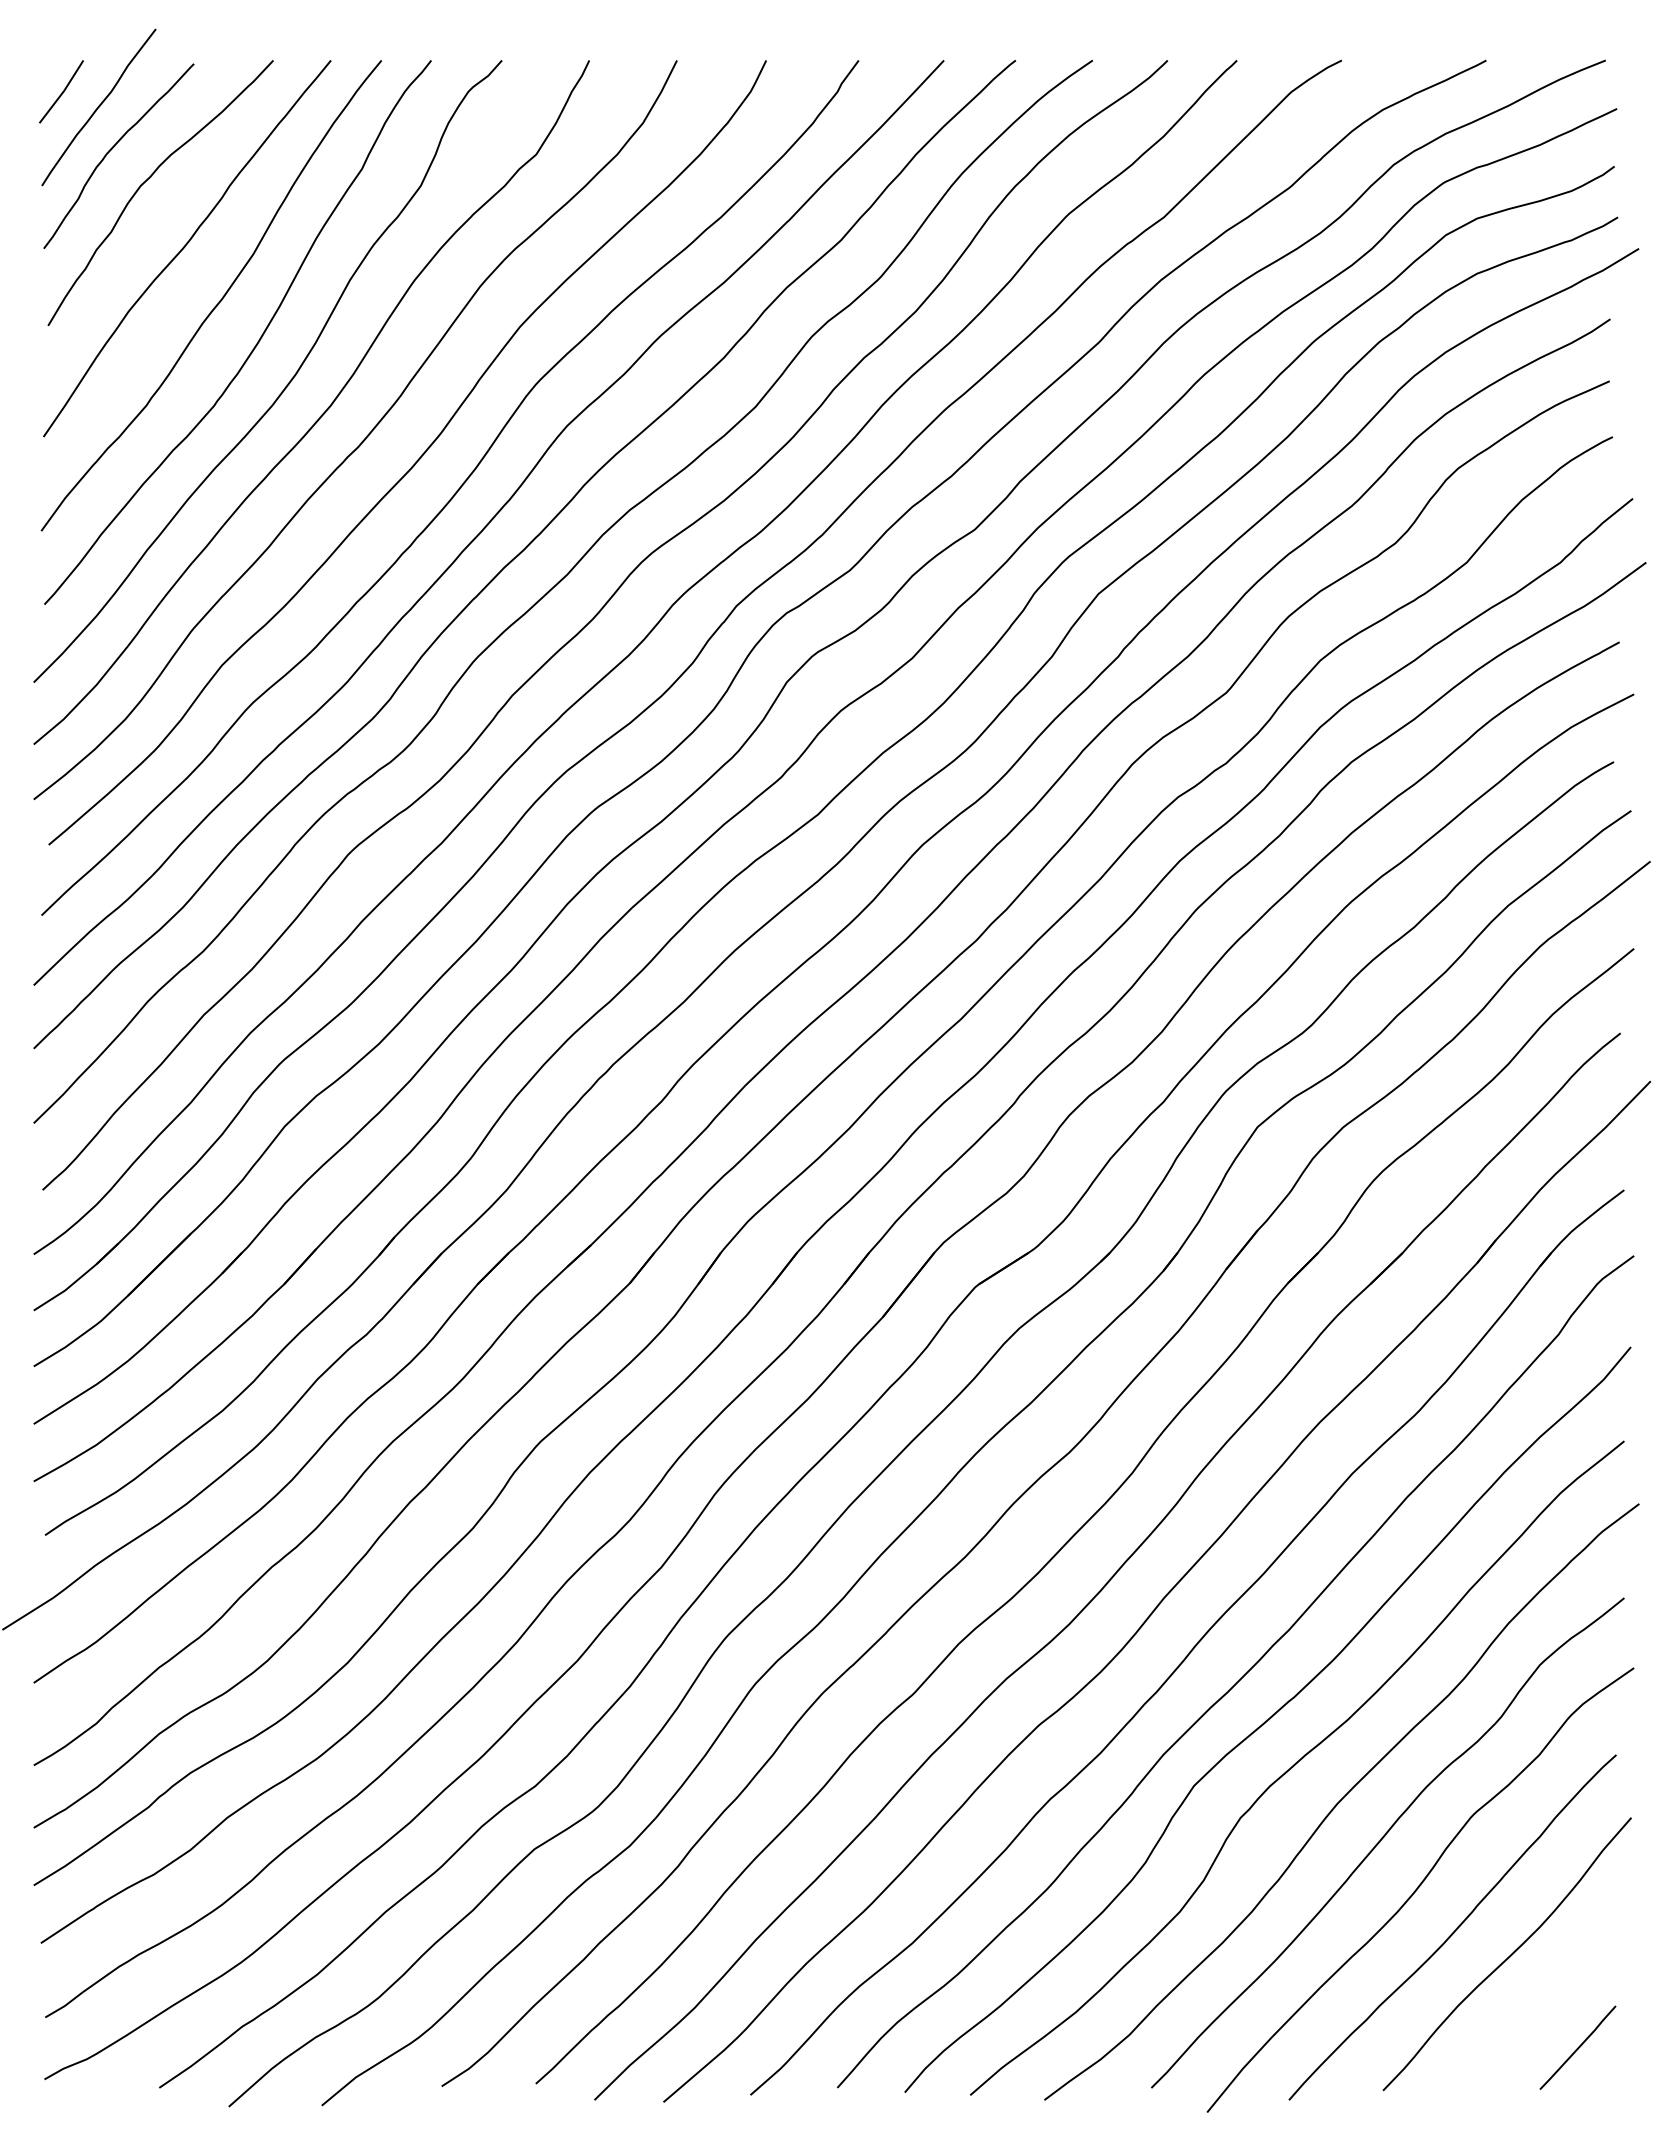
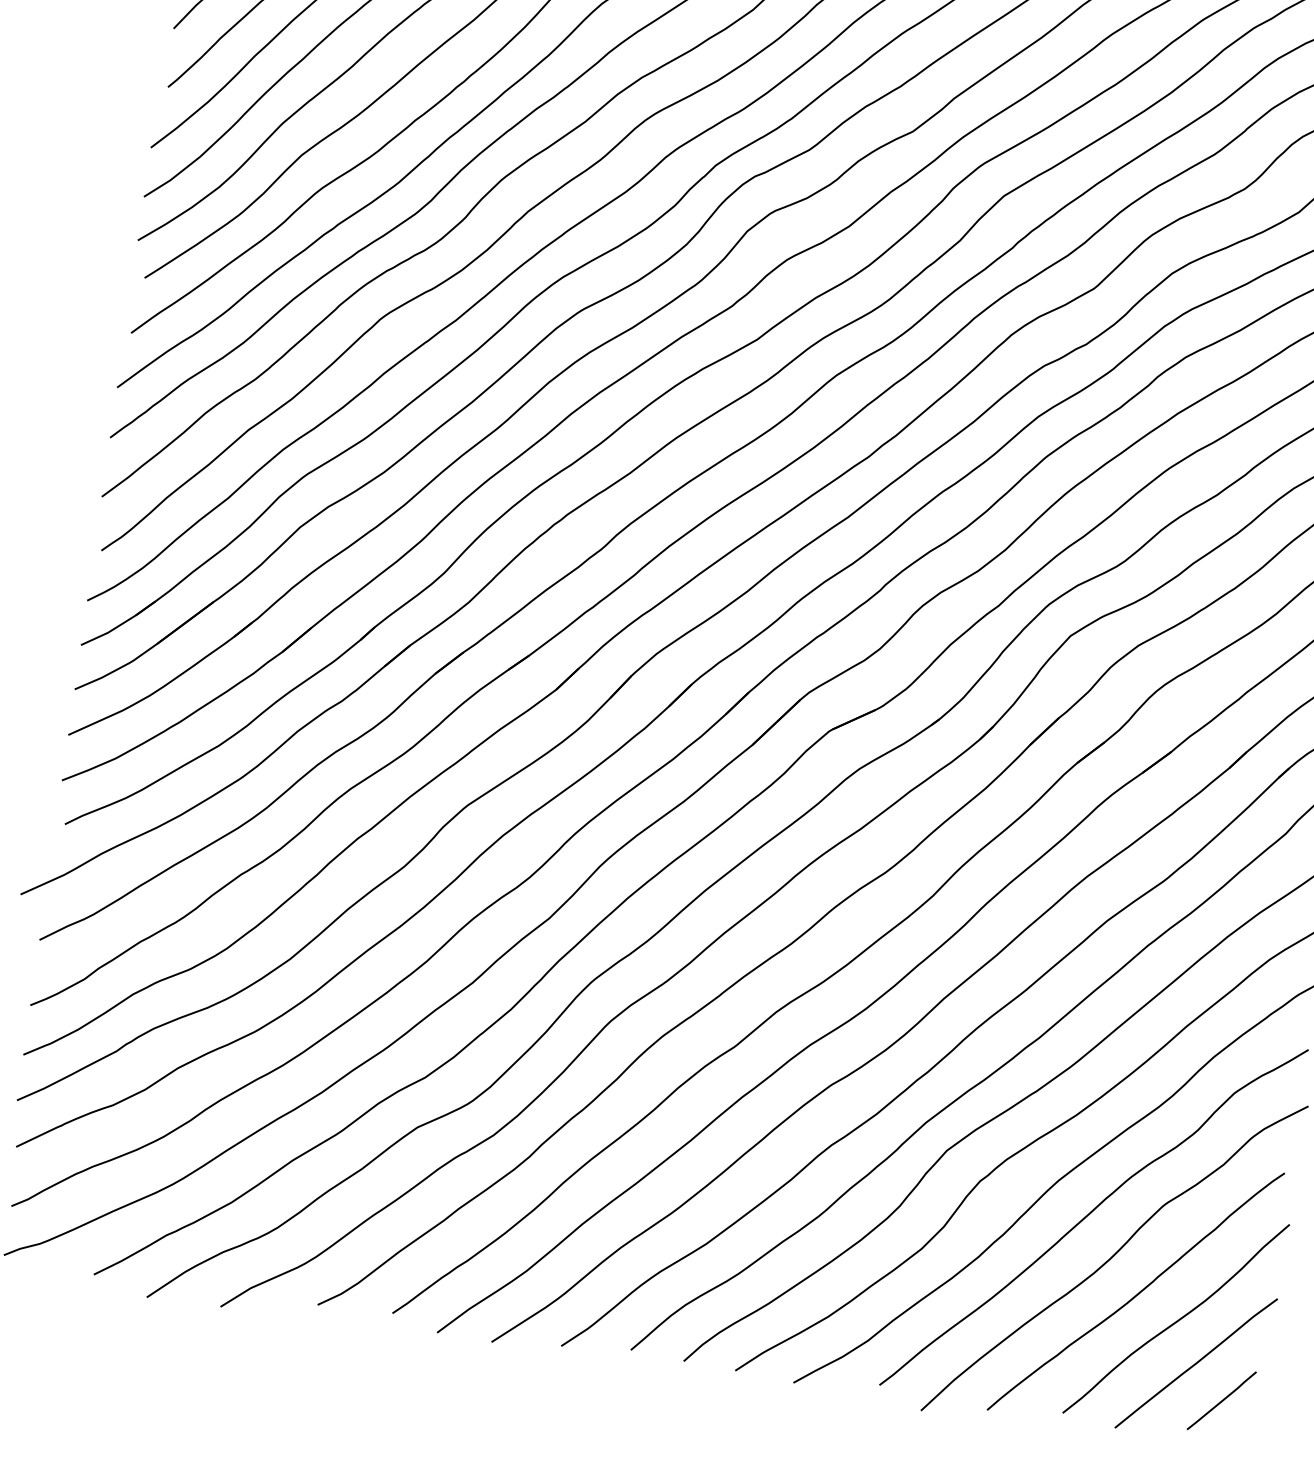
curve: (1539, 2005) -> (1196, 1363), added

